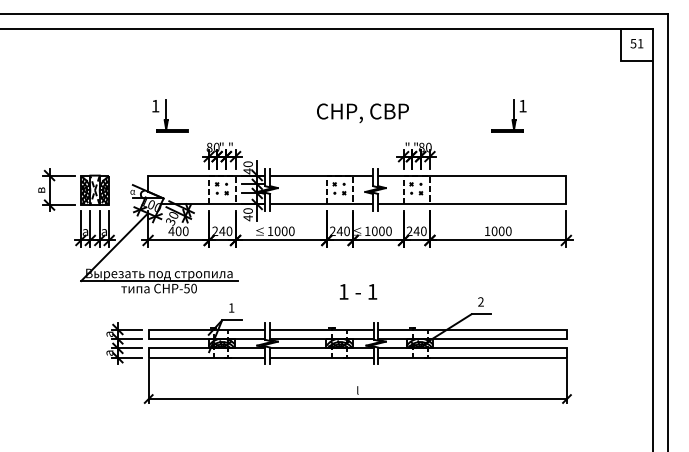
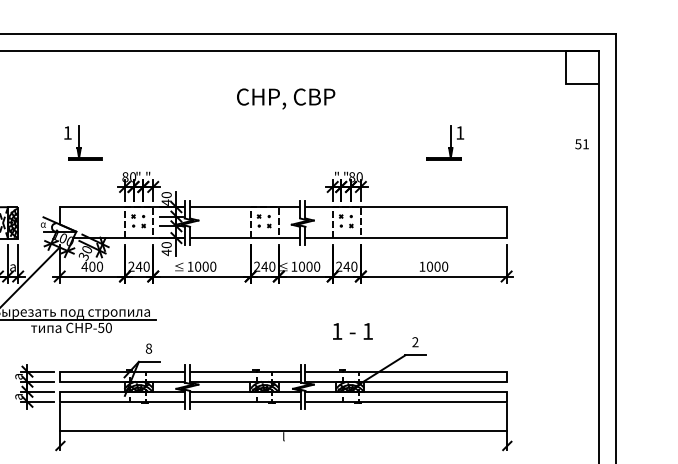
text: (636, 43) -> (581, 144), moved
text: (362, 113) -> (285, 99), moved
text: (358, 291) -> (352, 331), moved
text: (231, 307) -> (148, 348), 1 -> 8
line: (357, 399) -> (283, 431), moved

